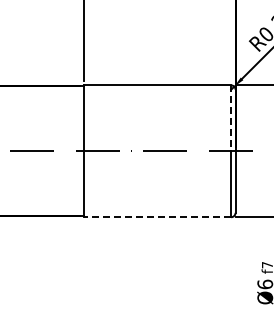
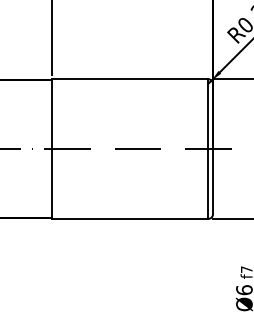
line: (231, 118) -> (208, 114), dashed -> solid
line: (157, 217) -> (130, 219), dashed -> solid

